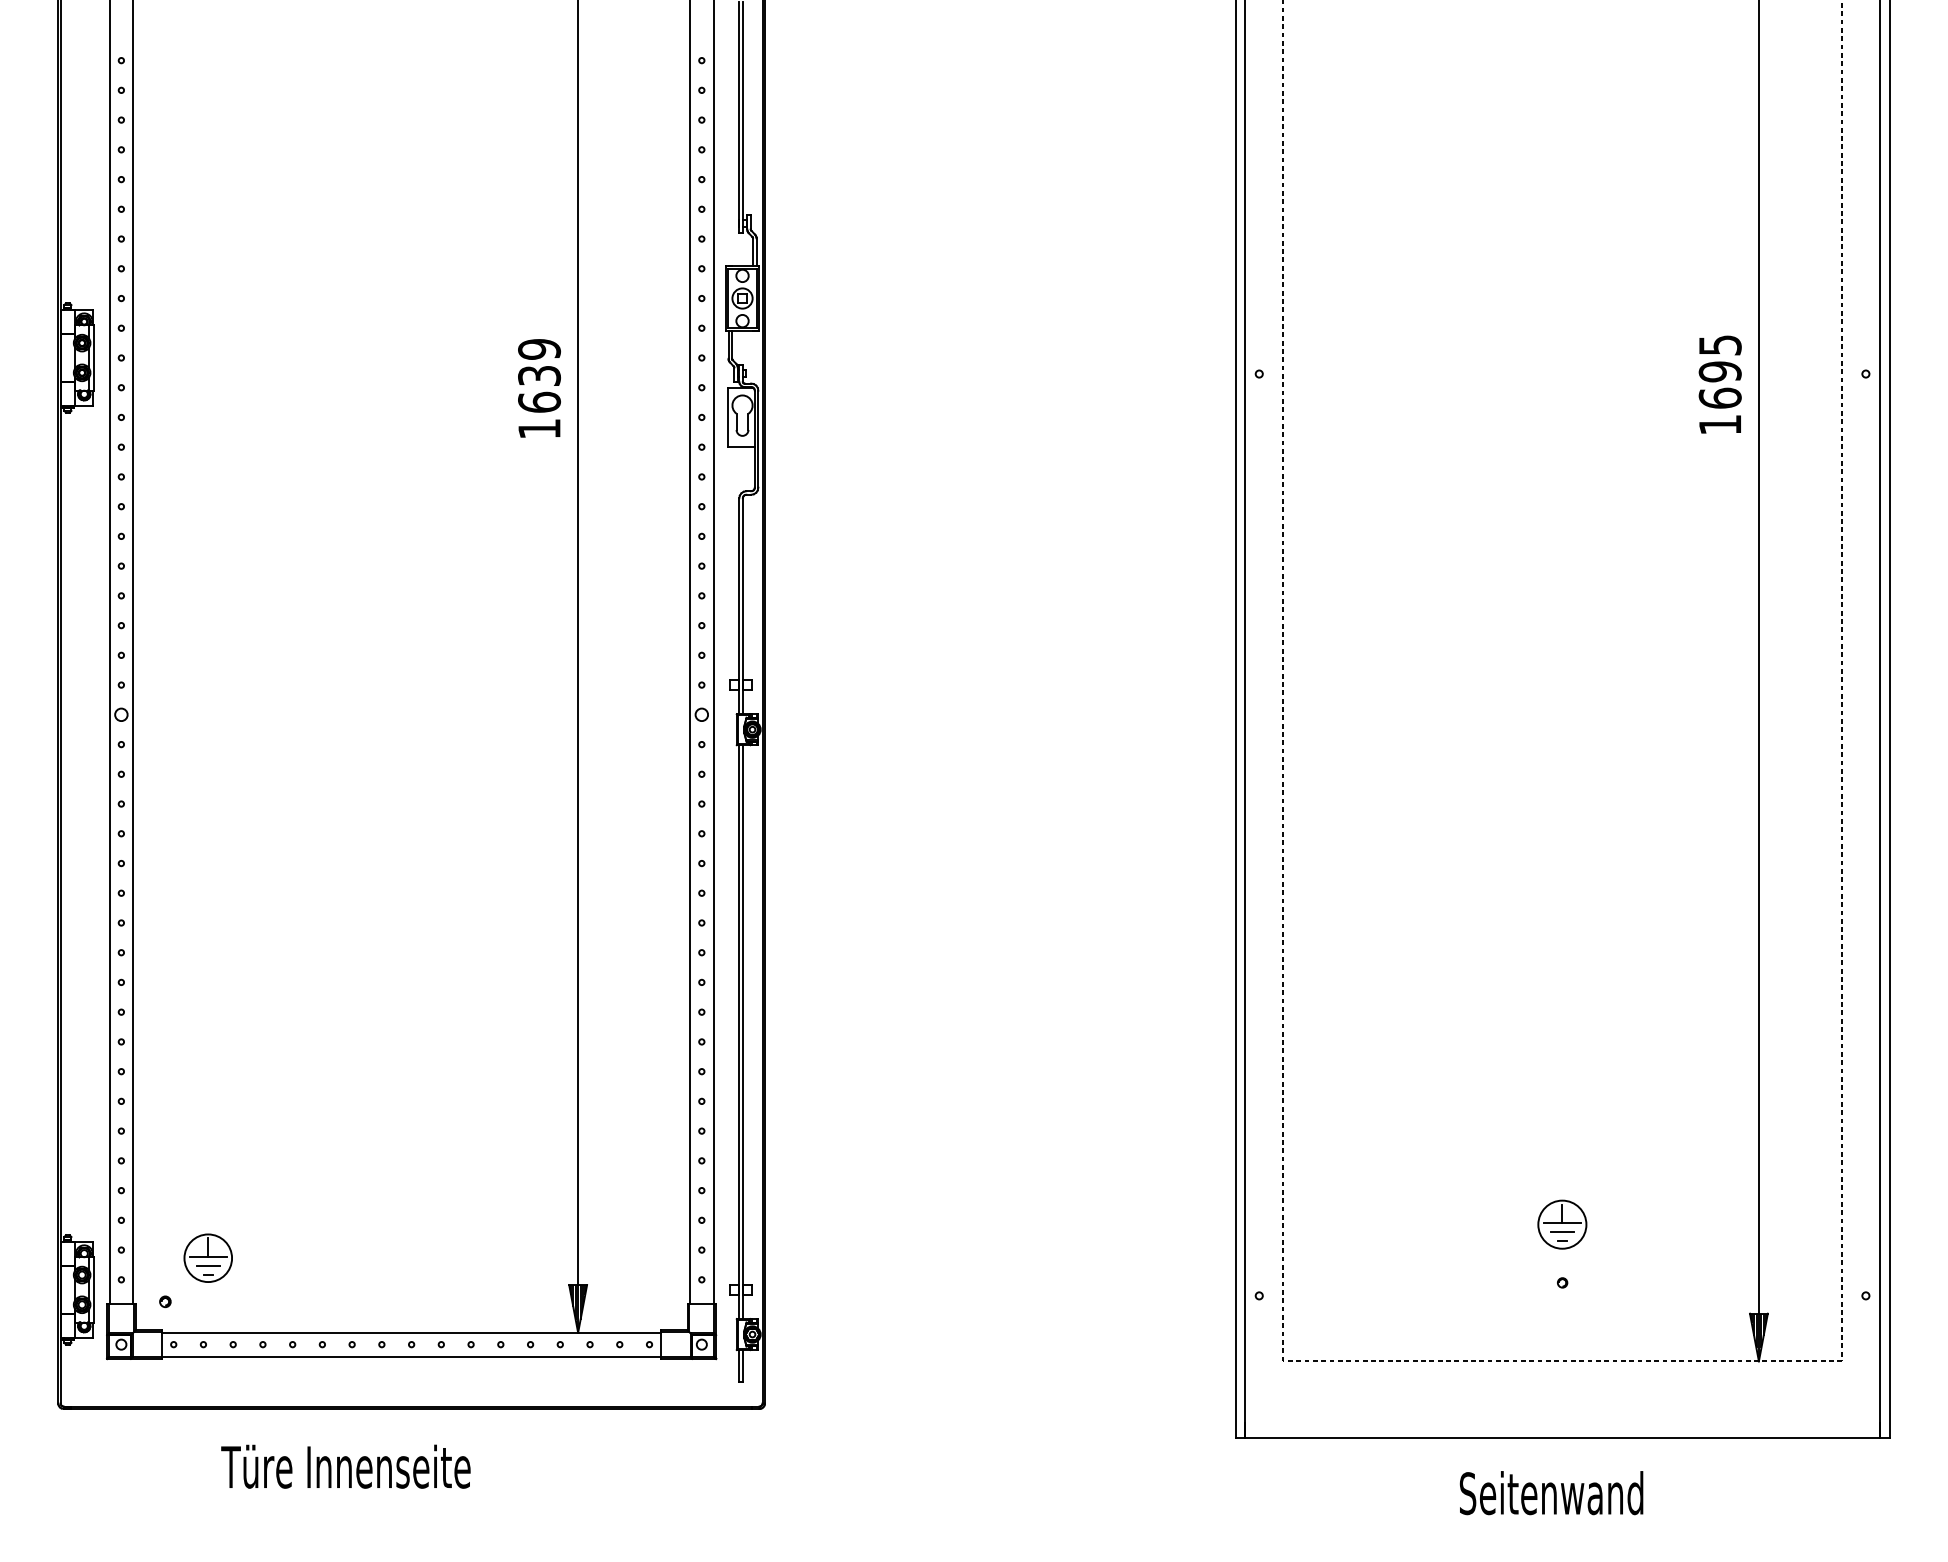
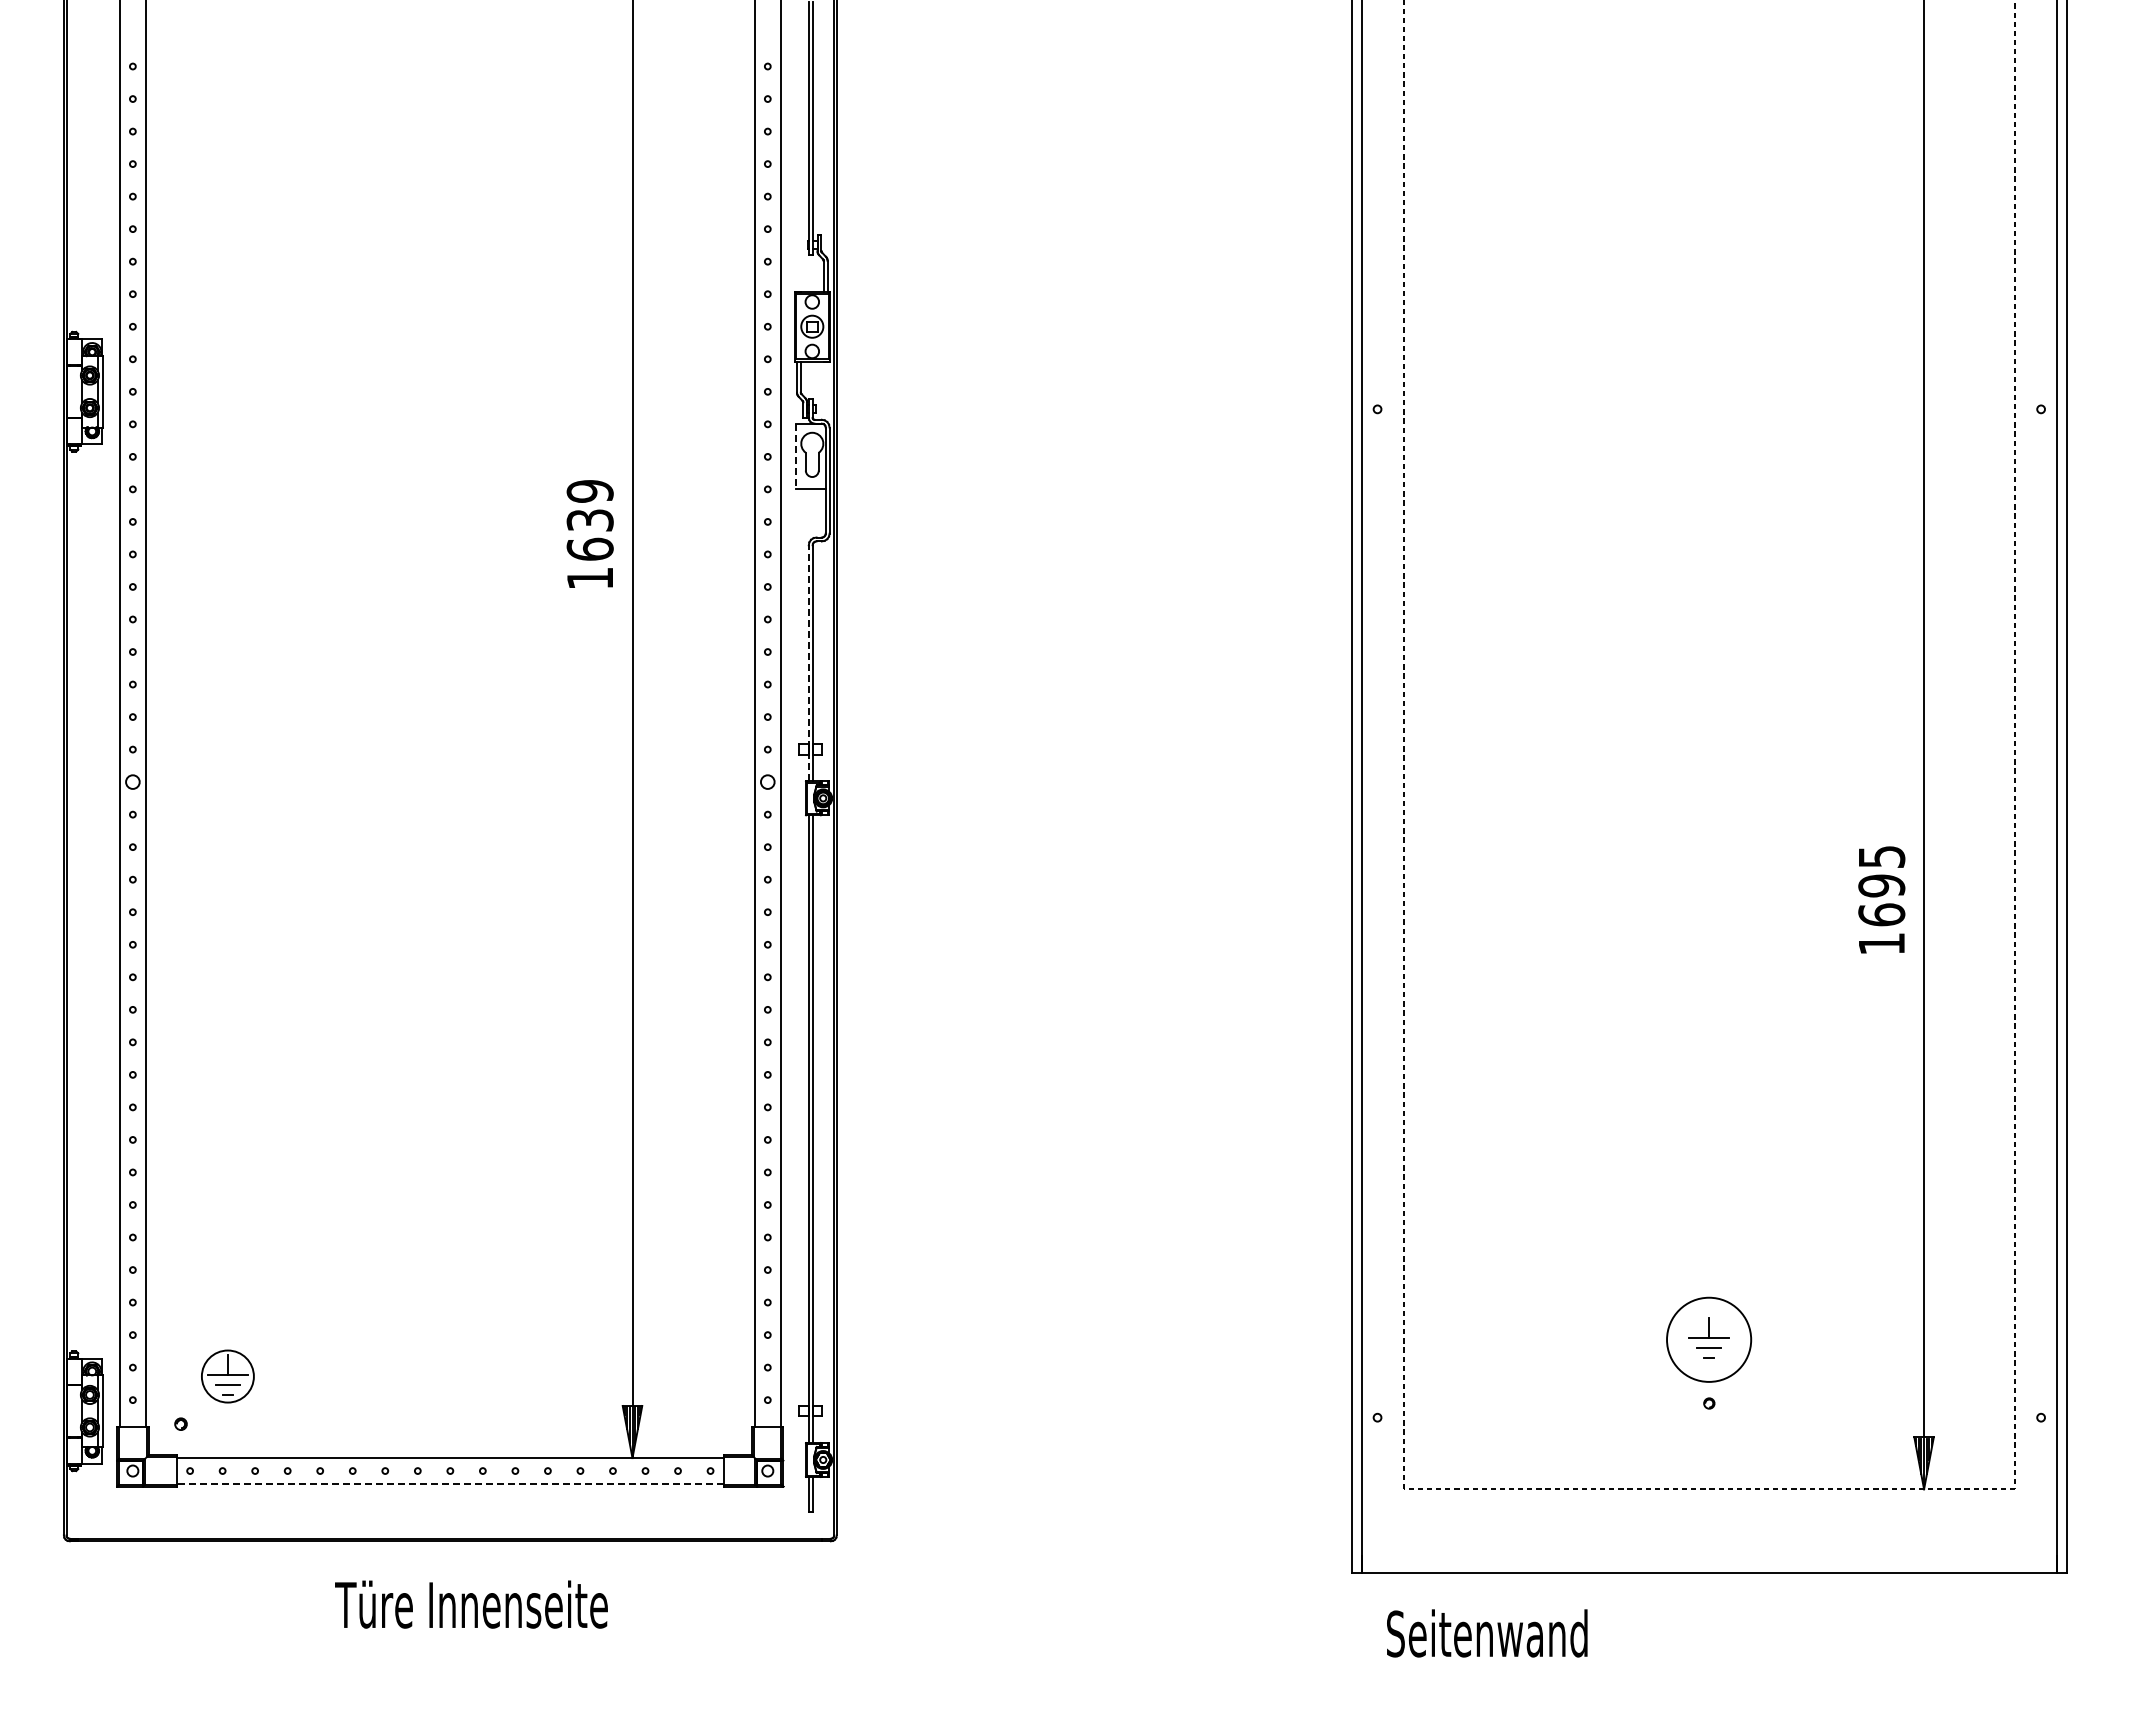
text: (1719, 384) -> (1881, 899), moved
text: (538, 387) -> (589, 533), moved
line: (728, 417) -> (796, 456), solid -> dashed
line: (739, 605) -> (808, 662), solid -> dashed
circle: (1561, 1224) -> (1708, 1339), size x1.6
line: (410, 1356) -> (449, 1484), solid -> dashed
text: (345, 1466) -> (471, 1604), moved
text: (1551, 1493) -> (1487, 1633), moved

